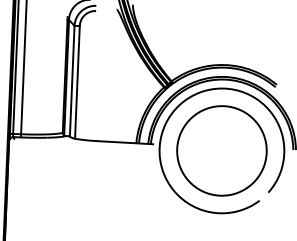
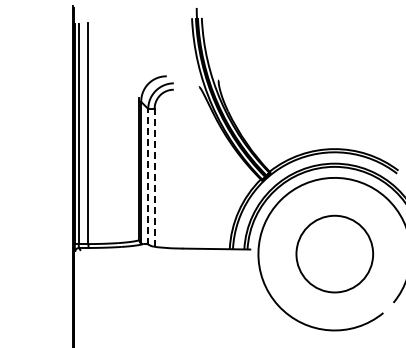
line: (72, 81) -> (148, 176), solid -> dashed
line: (77, 82) -> (154, 177), solid -> dashed
circle: (221, 150) -> (334, 253), size x0.7

